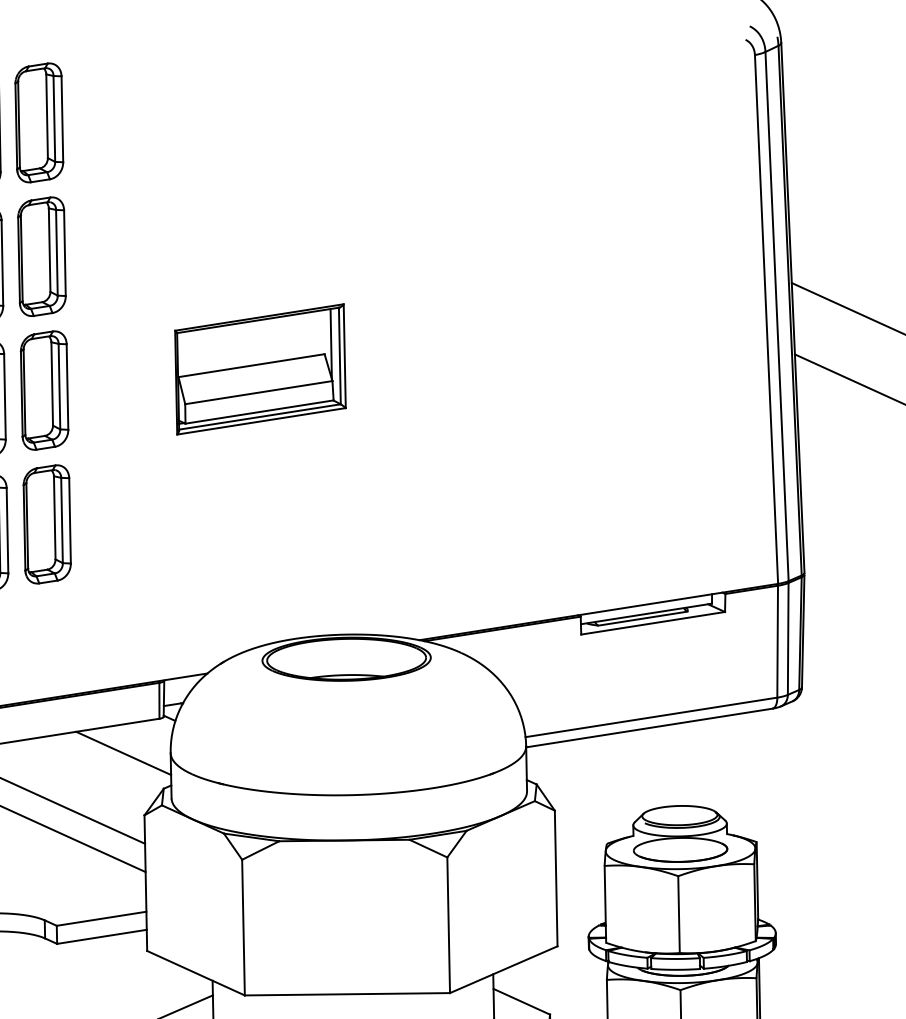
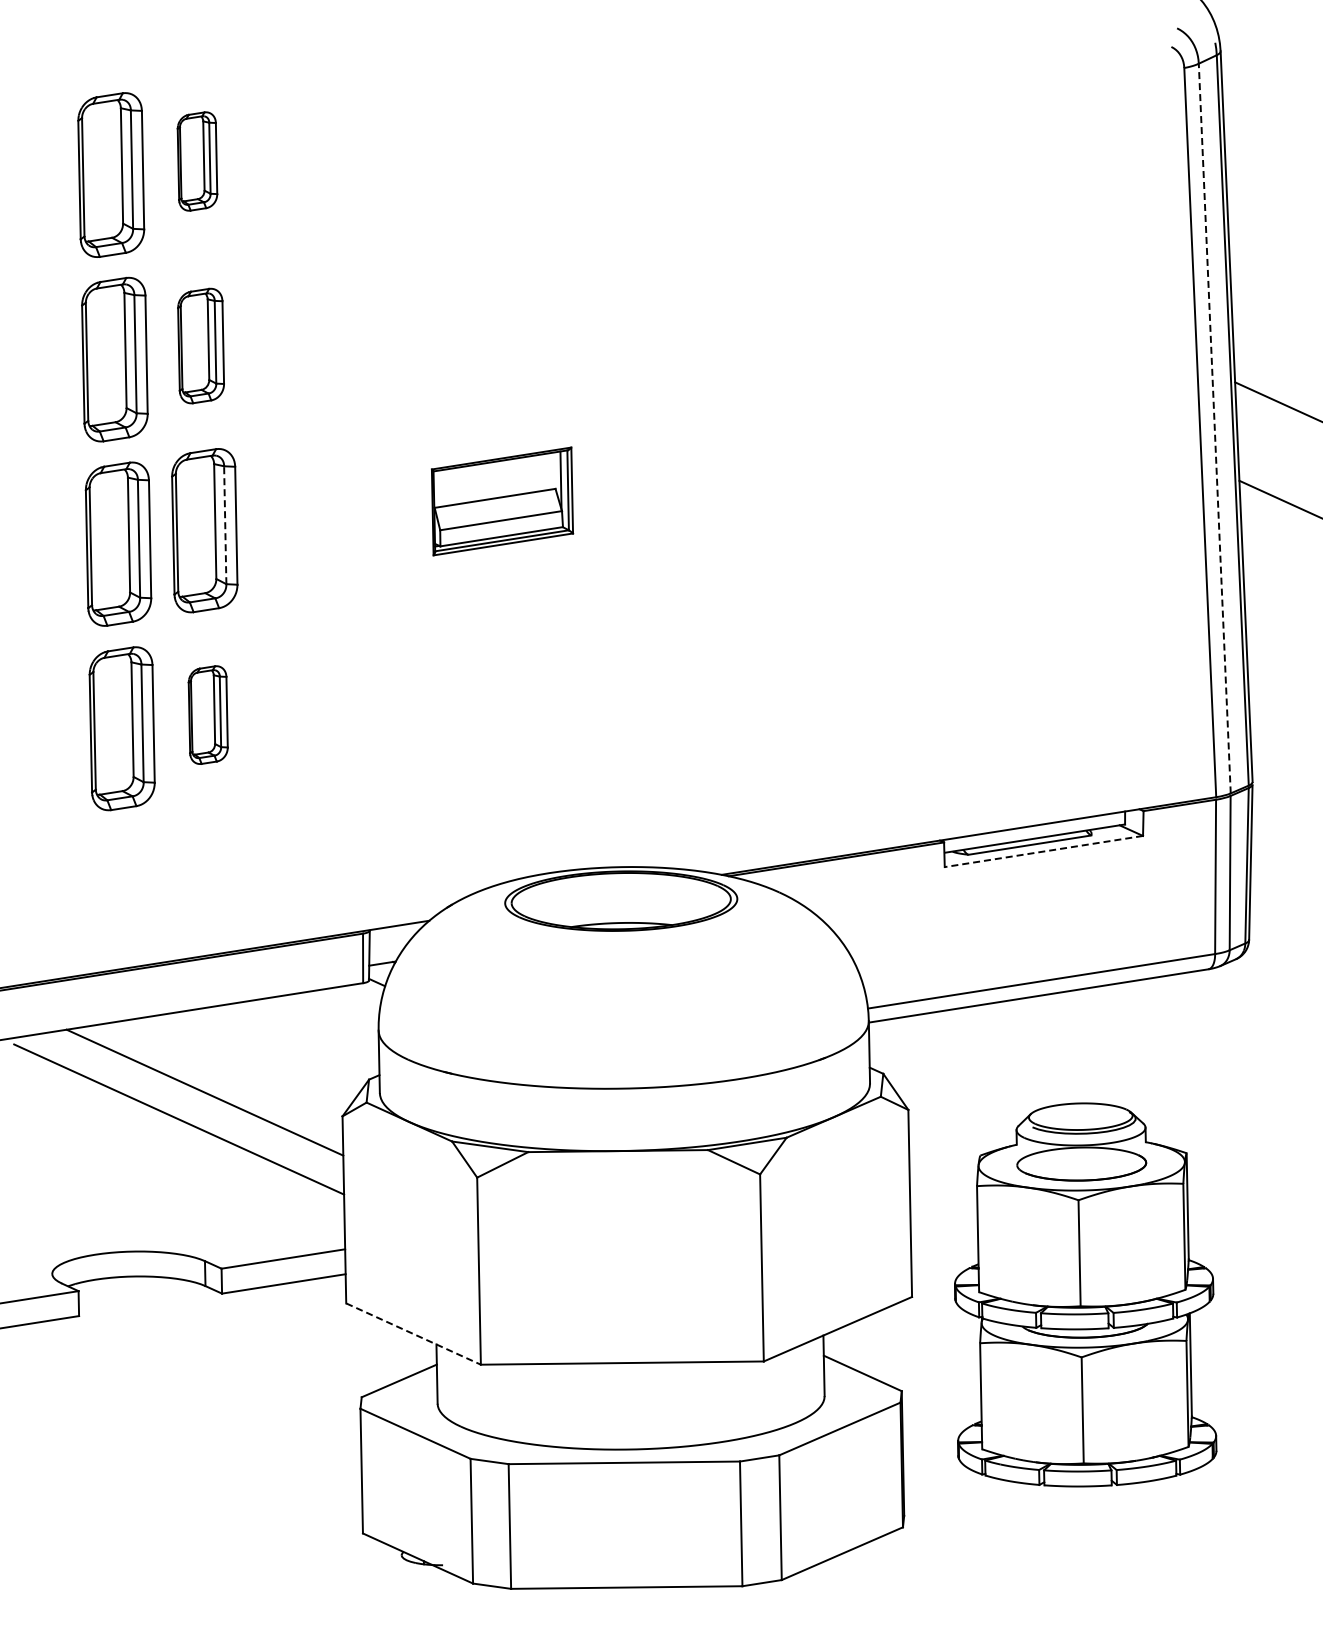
part: (39, 122) -> (197, 161), size x0.6
part: (41, 256) -> (200, 345), size x0.7
line: (776, 316) -> (1214, 428), solid -> dashed
part: (260, 369) -> (502, 501), size x0.6
line: (59, 386) -> (225, 525), solid -> dashed
part: (46, 523) -> (207, 714), size x0.6
line: (652, 623) -> (1043, 851), solid -> dashed
line: (123, 753) -> (313, 1030), removed
line: (195, 973) -> (413, 1334), solid -> dashed

